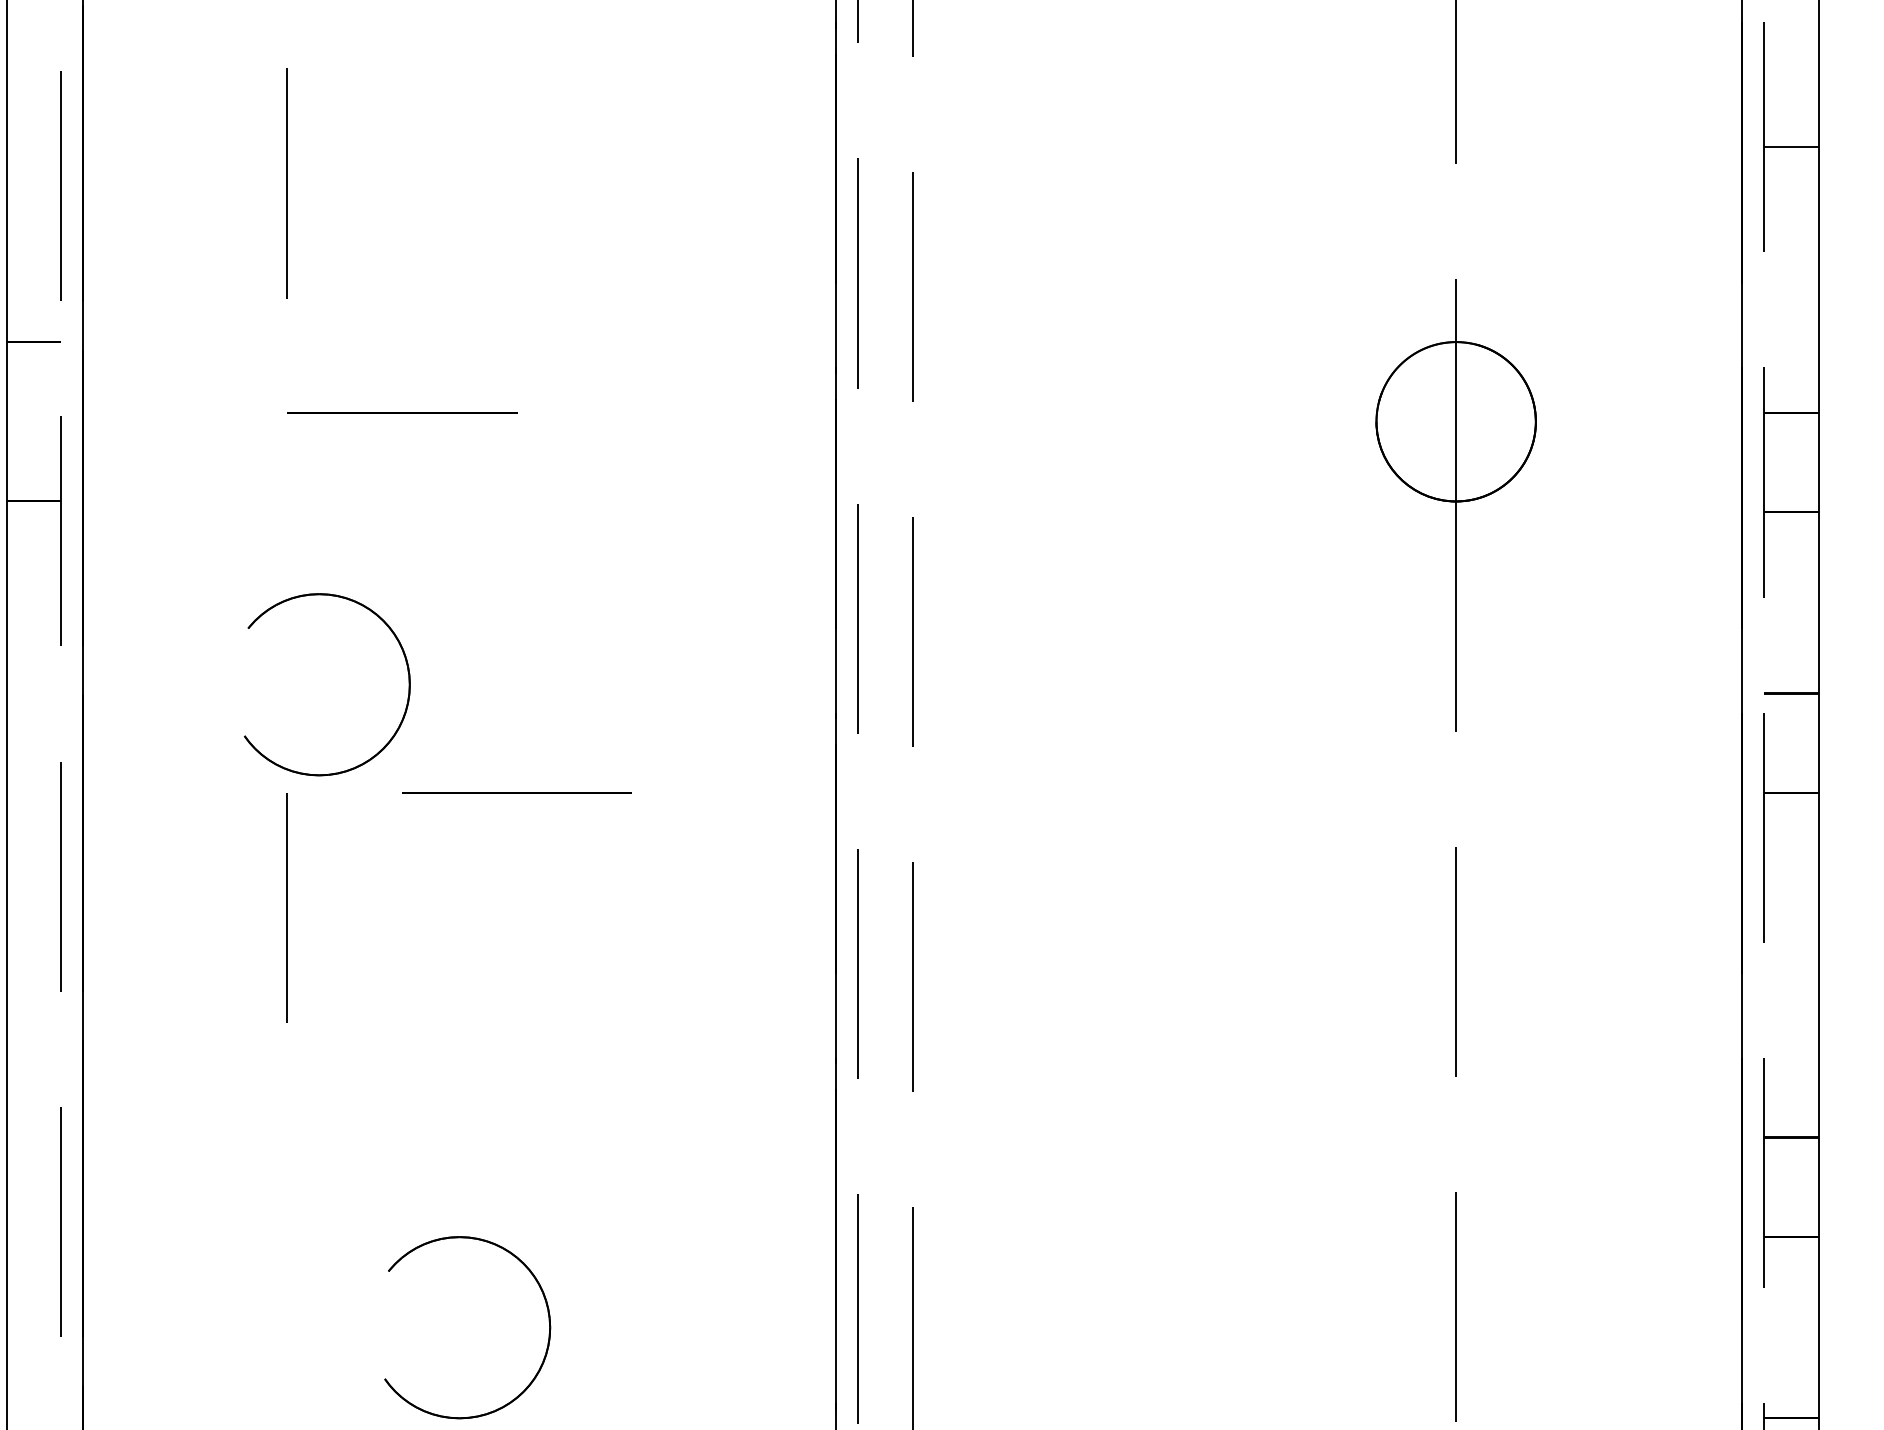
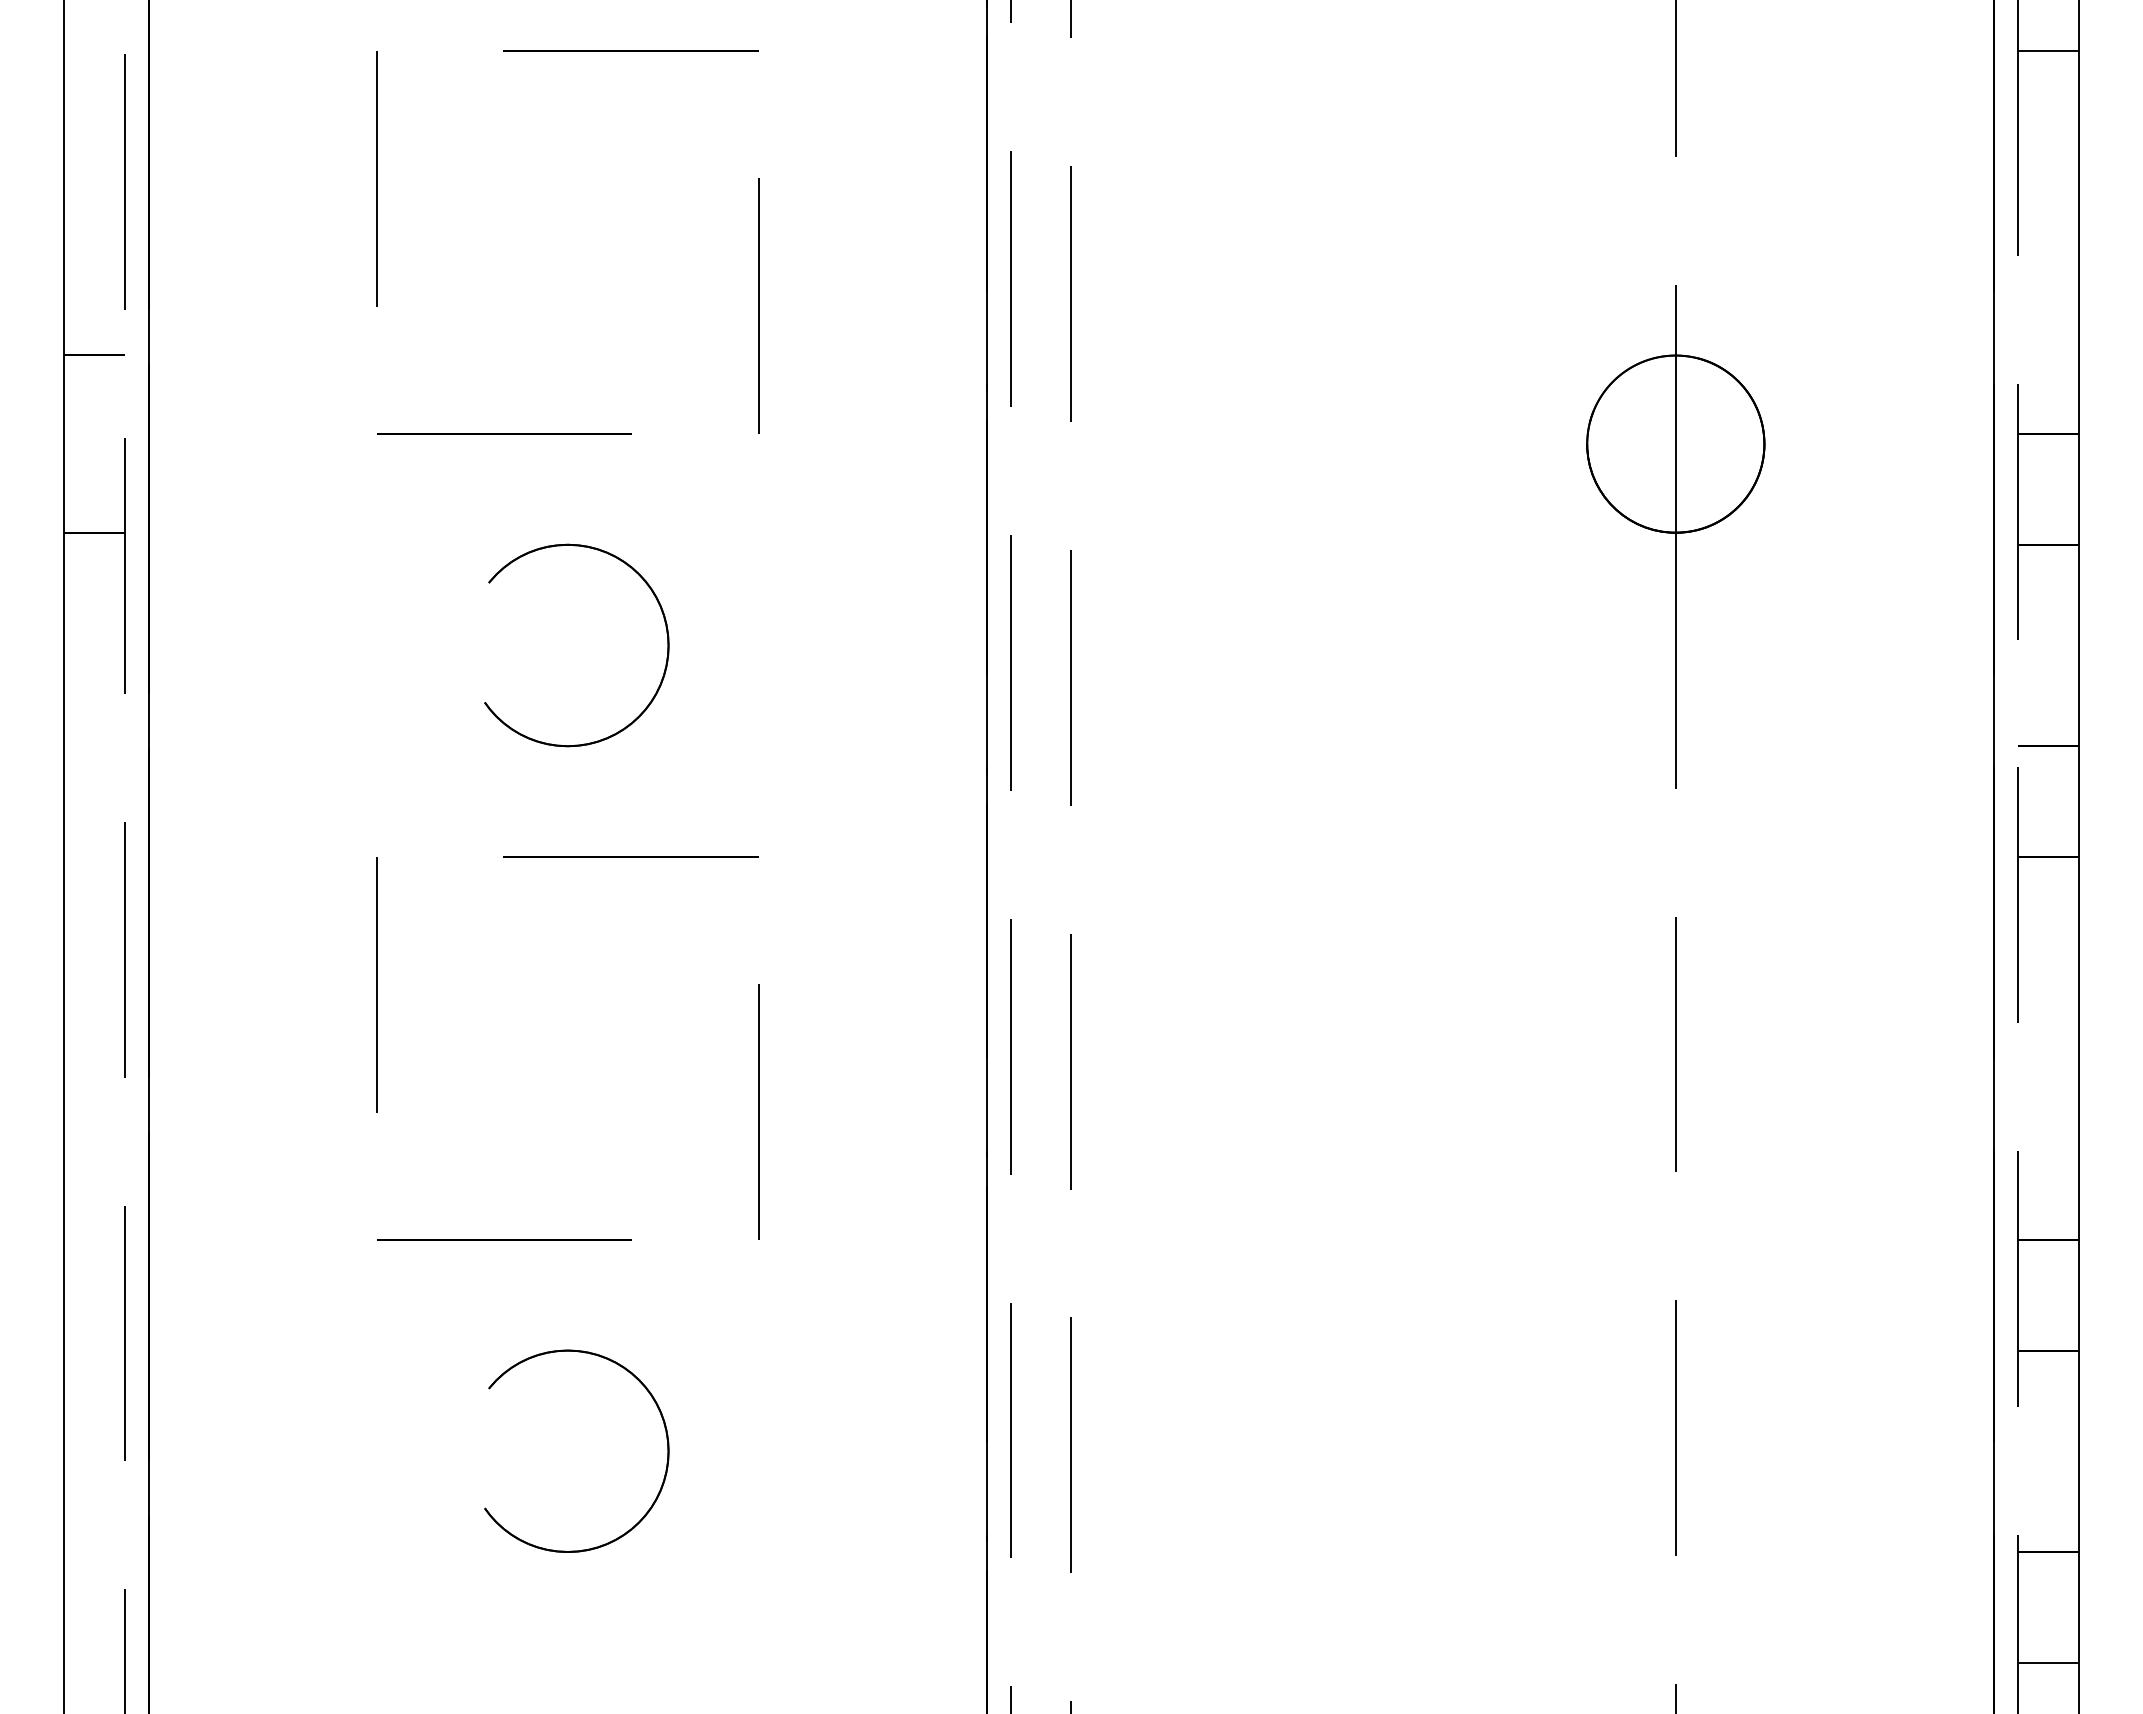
line: (515, 67) -> (630, 50), added
line: (1791, 146) -> (2048, 51), moved
line: (631, 297) -> (758, 305), added
part: (407, 673) -> (666, 633), moved
line: (631, 1022) -> (758, 1111), added
line: (402, 1137) -> (504, 1239), added

